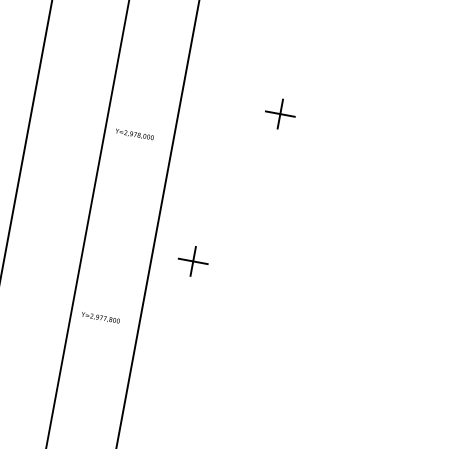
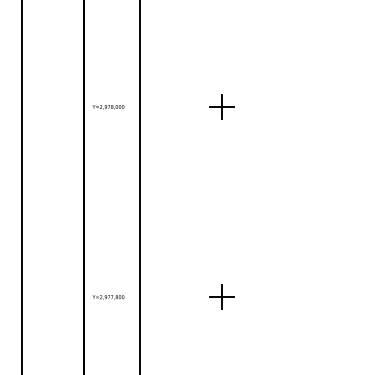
text: (134, 135) -> (108, 107), moved
part: (192, 260) -> (221, 296), moved

